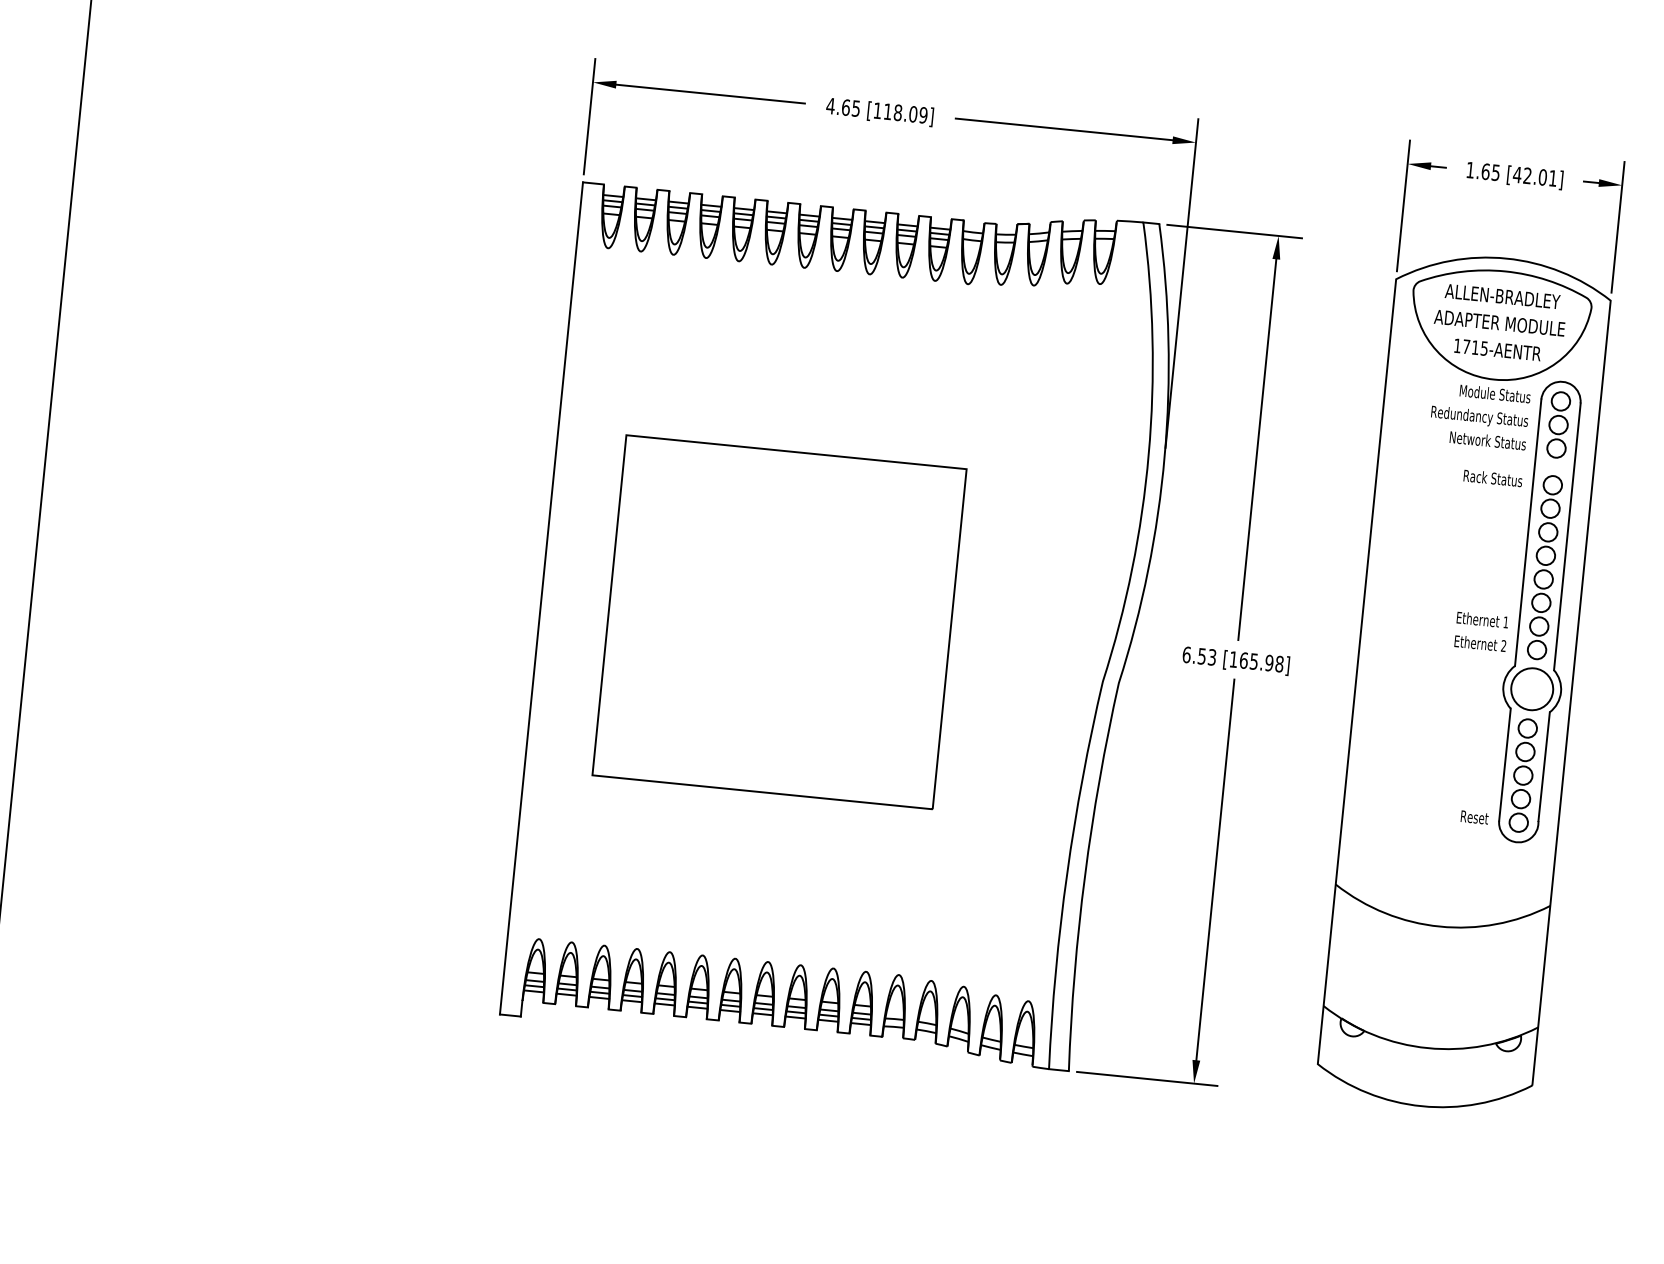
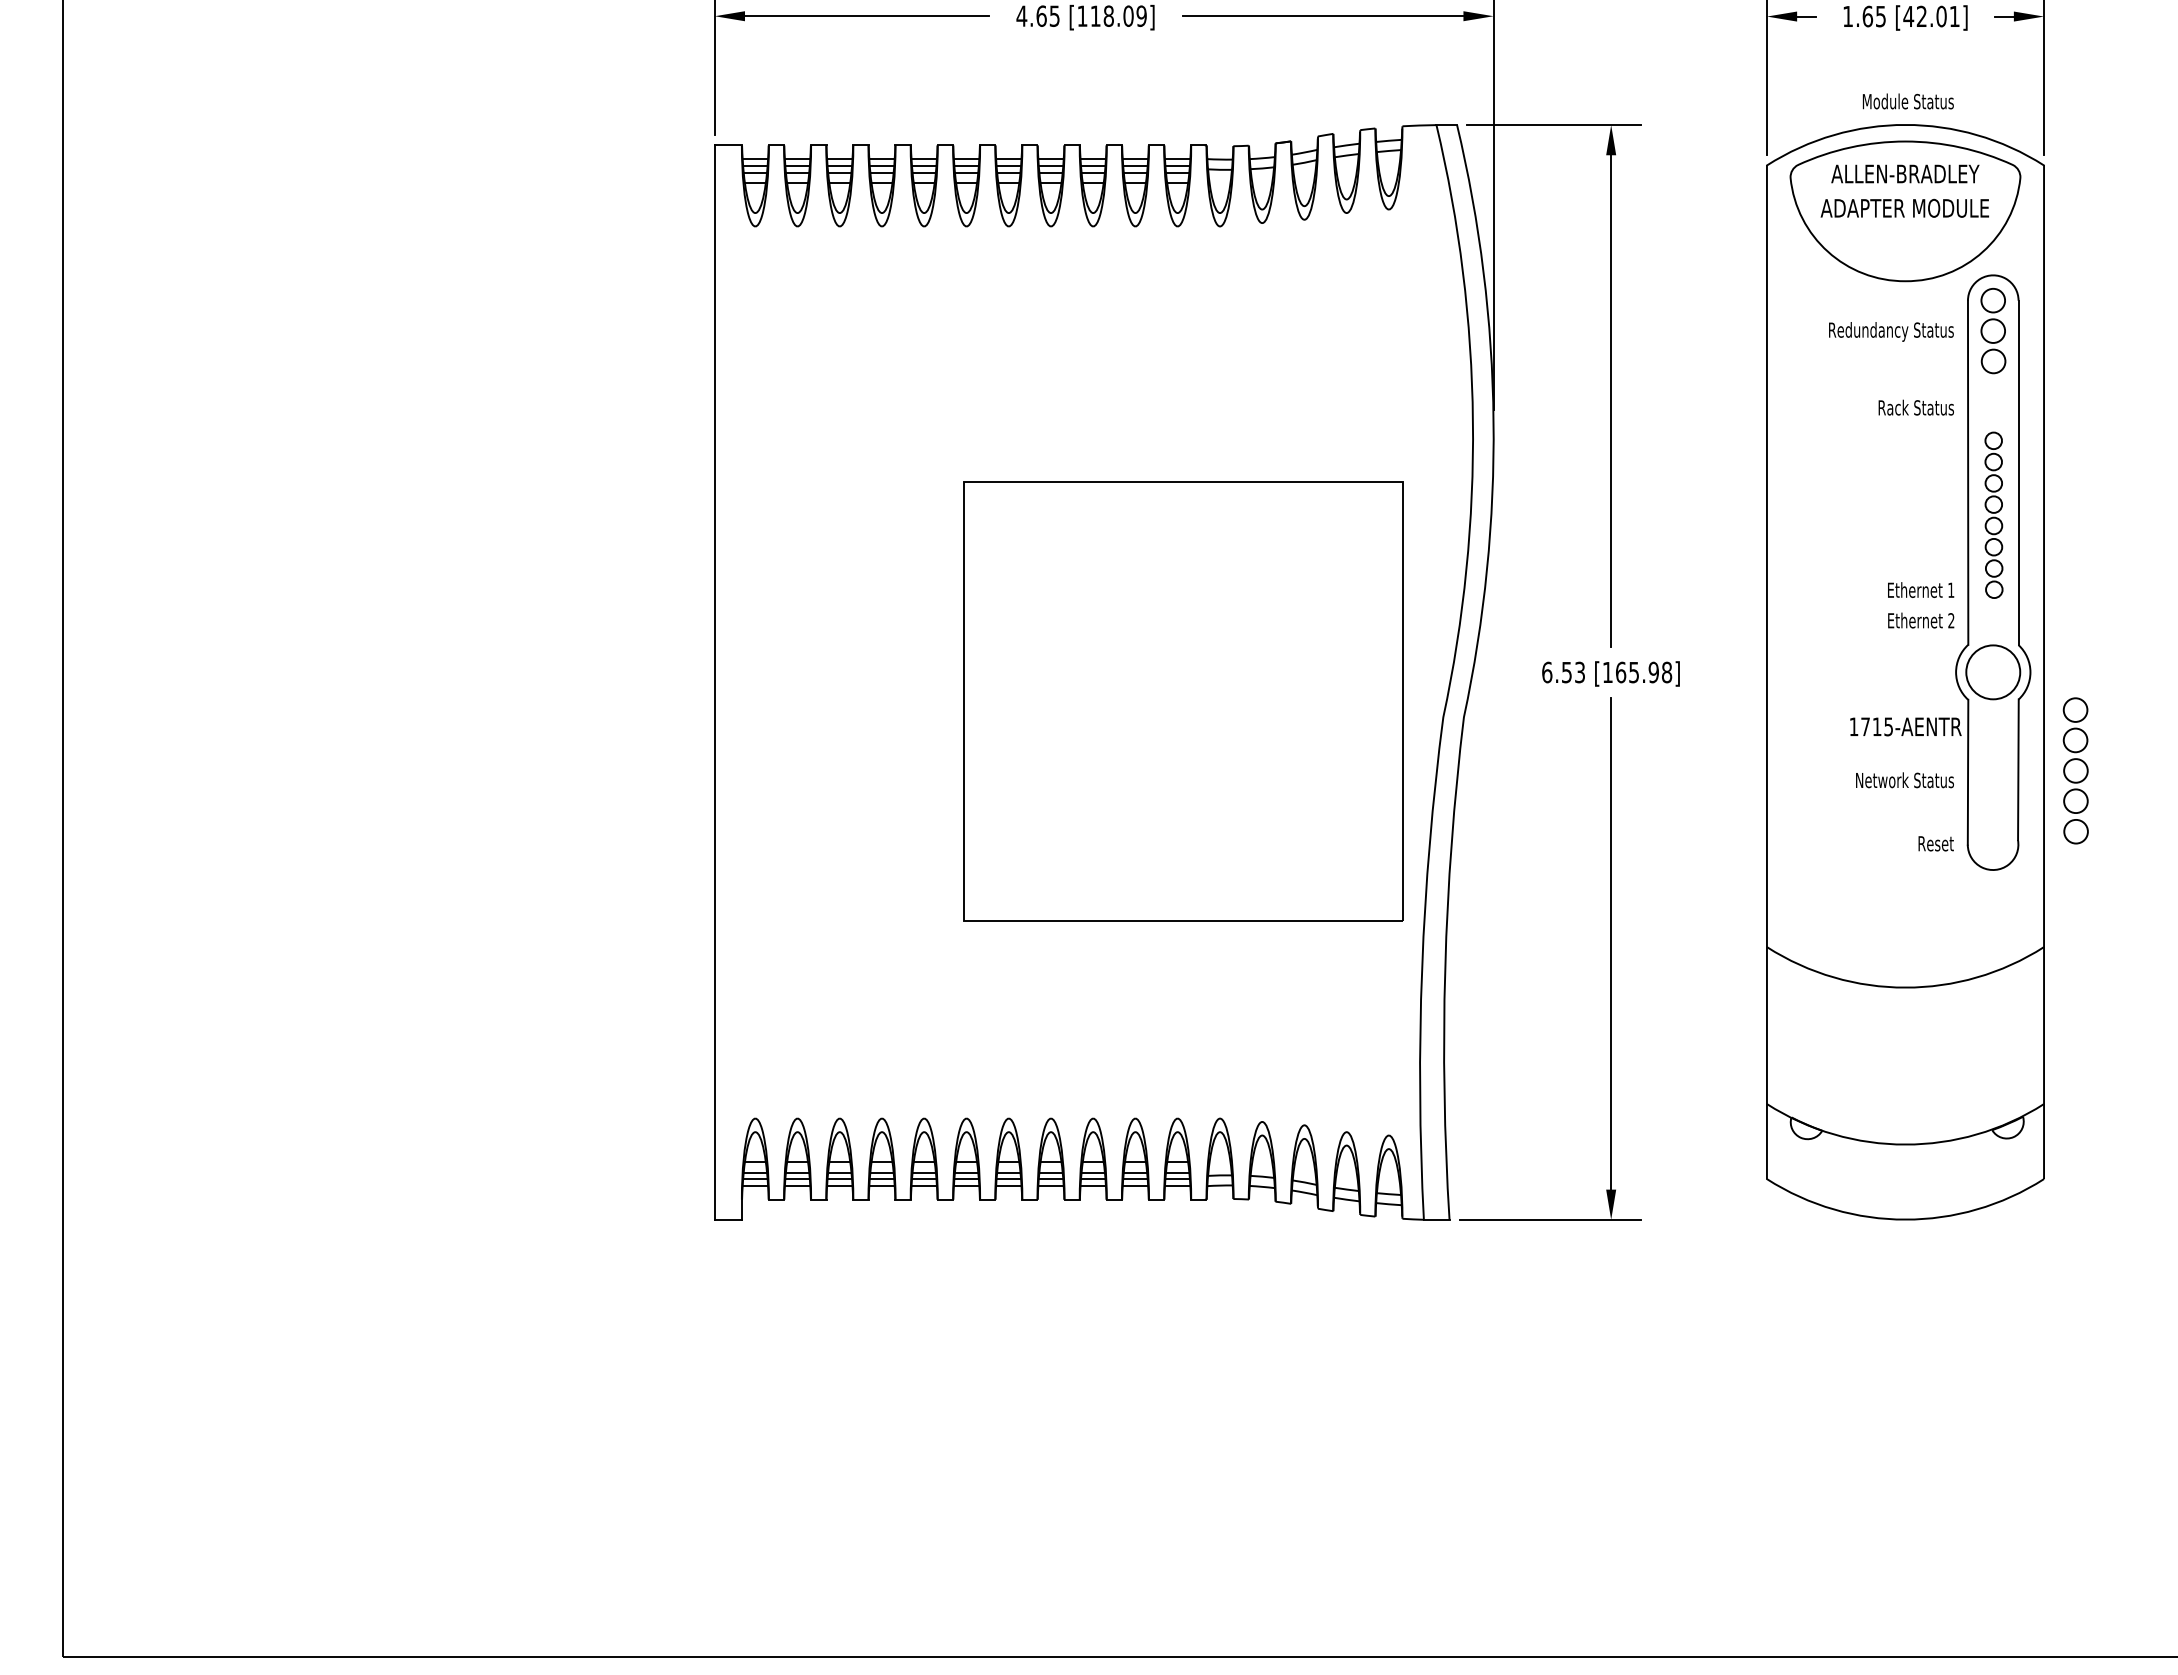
text: (1497, 349) -> (1905, 726), moved
text: (1494, 393) -> (1907, 101), moved
text: (1487, 440) -> (1904, 780), moved
part: (1544, 567) -> (1993, 515), size x0.7
part: (779, 622) -> (1183, 701), moved
part: (1523, 775) -> (2075, 770), moved

